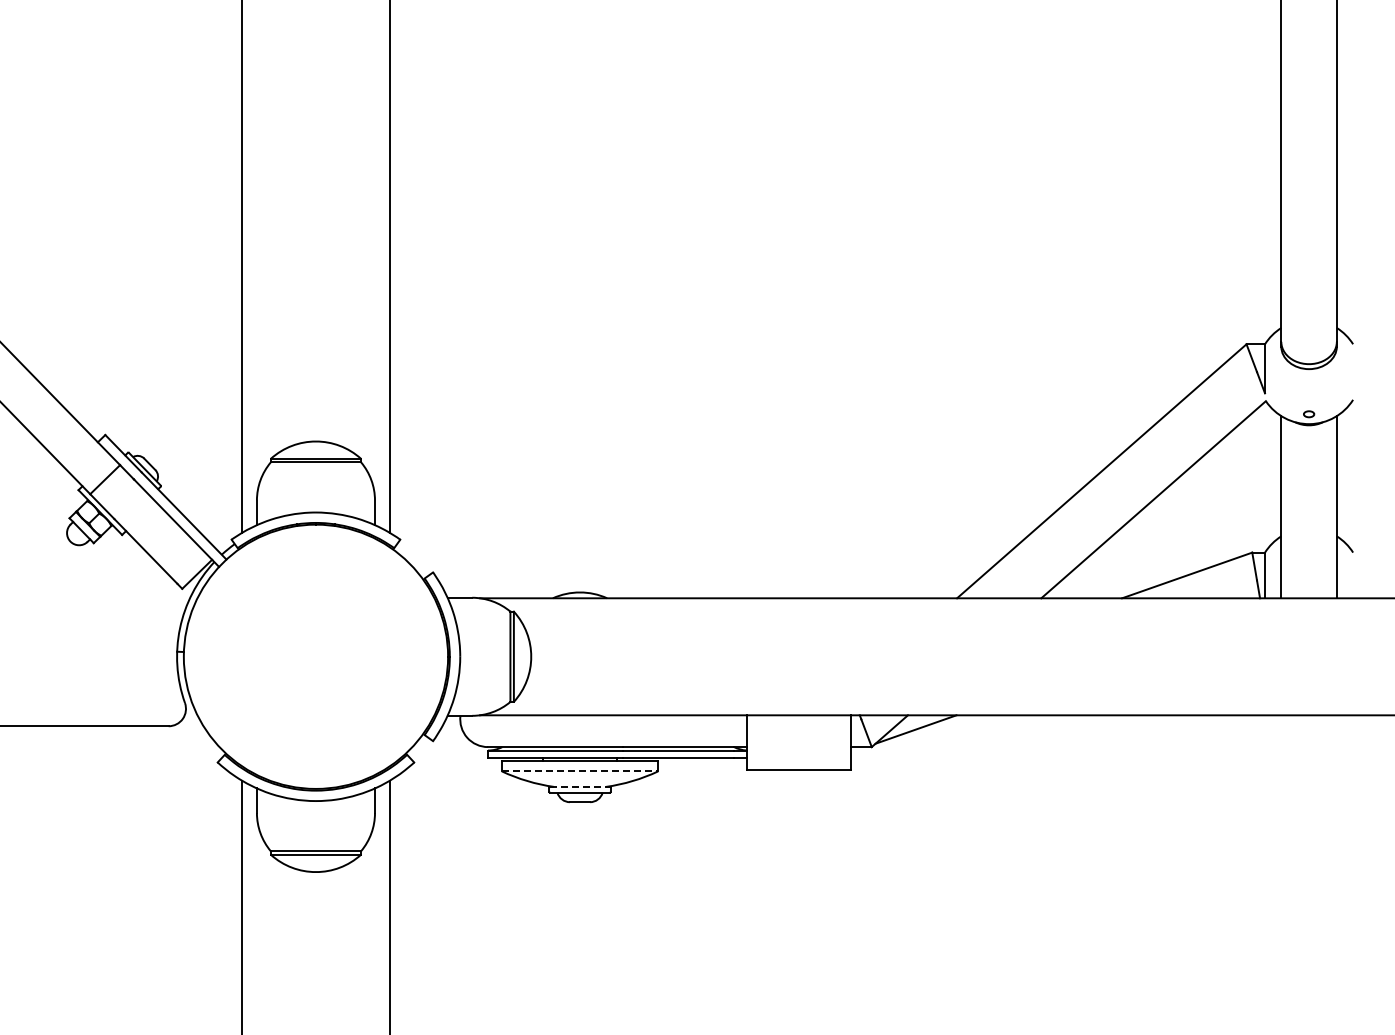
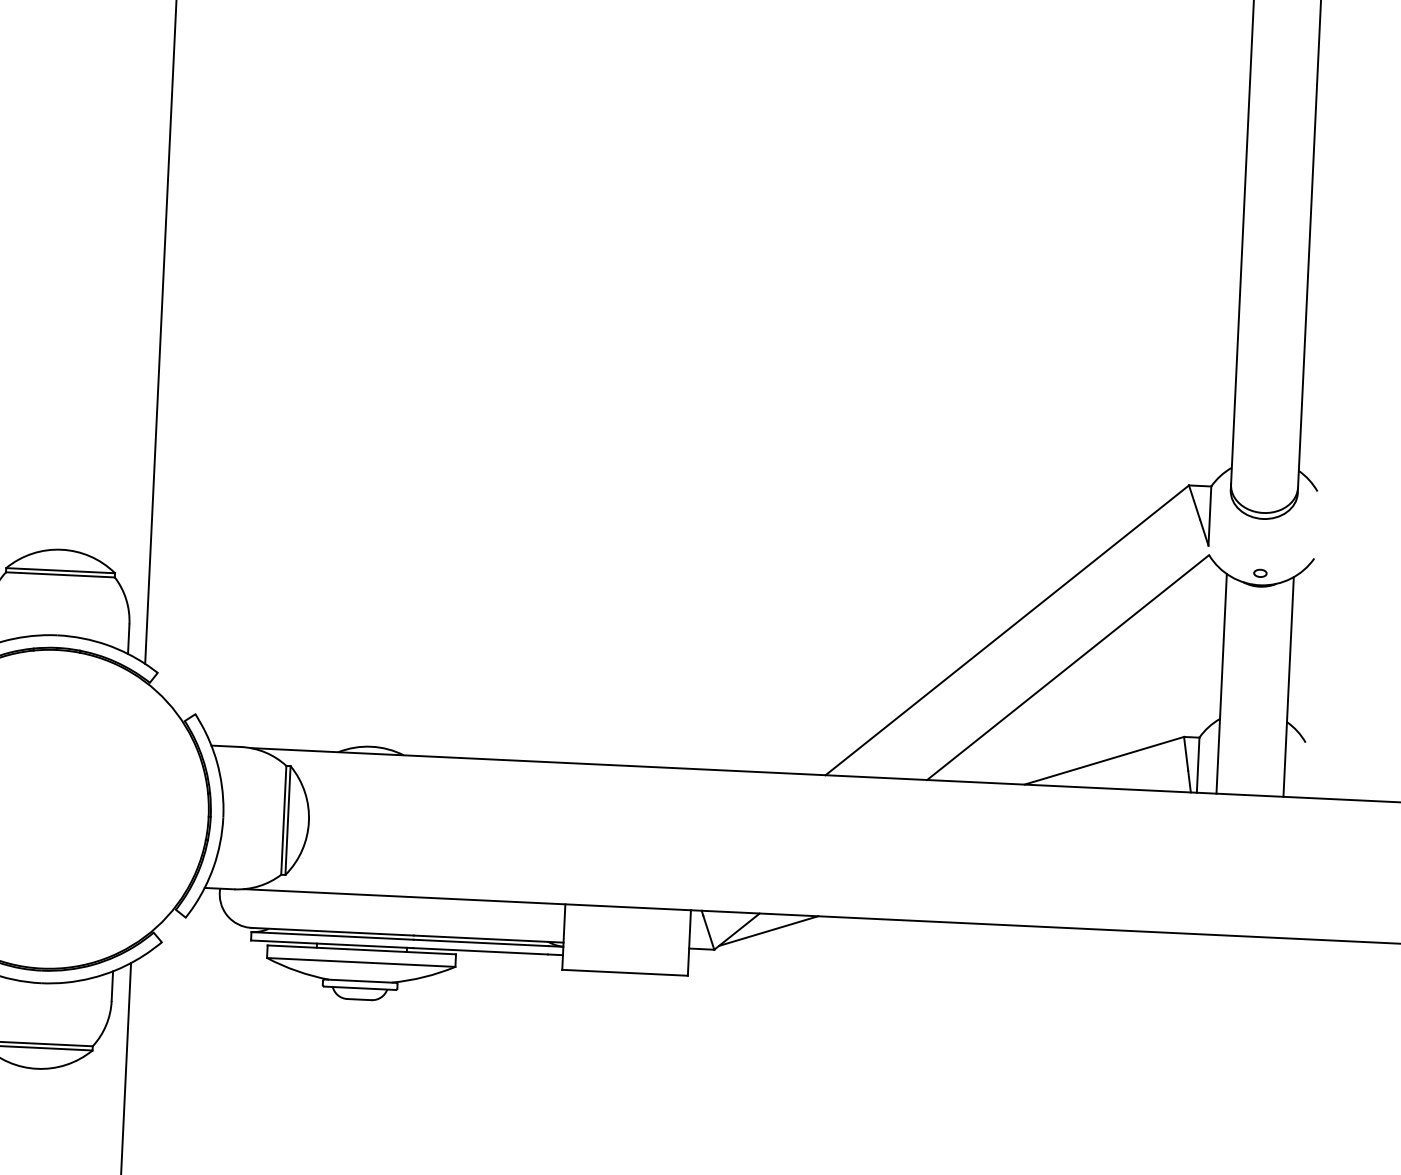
line: (580, 771) -> (361, 962), dashed -> solid
line: (580, 786) -> (360, 980), dashed -> solid

